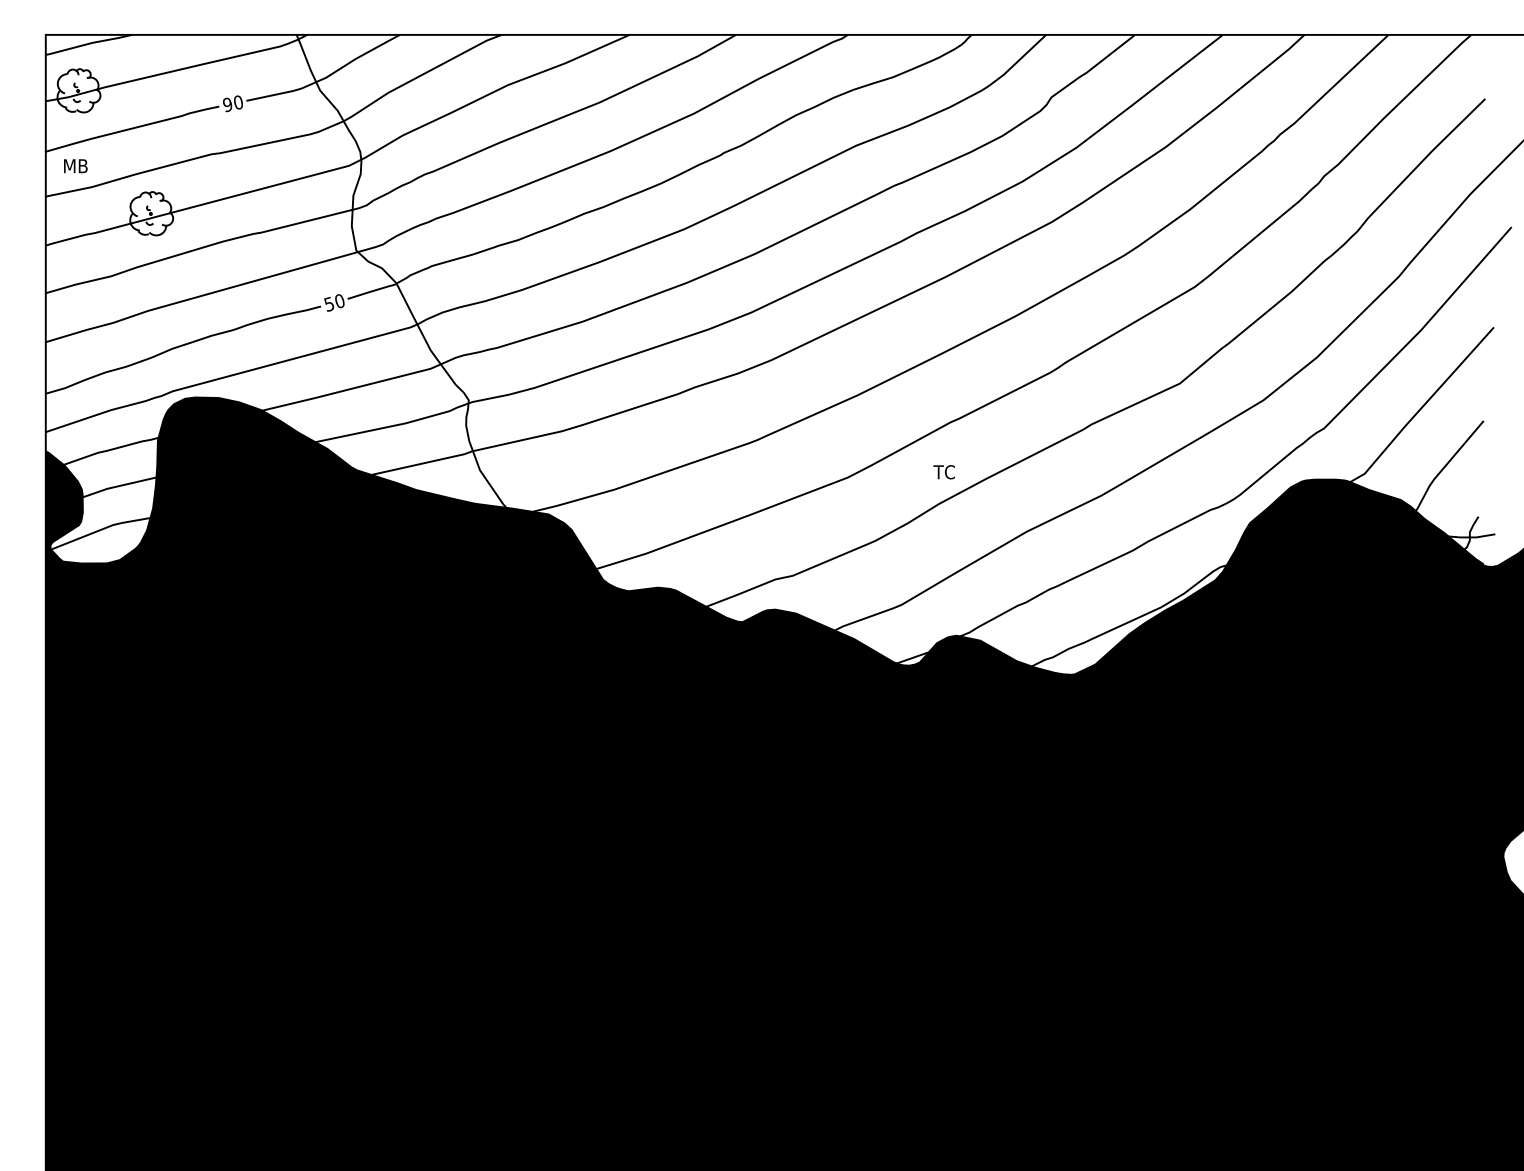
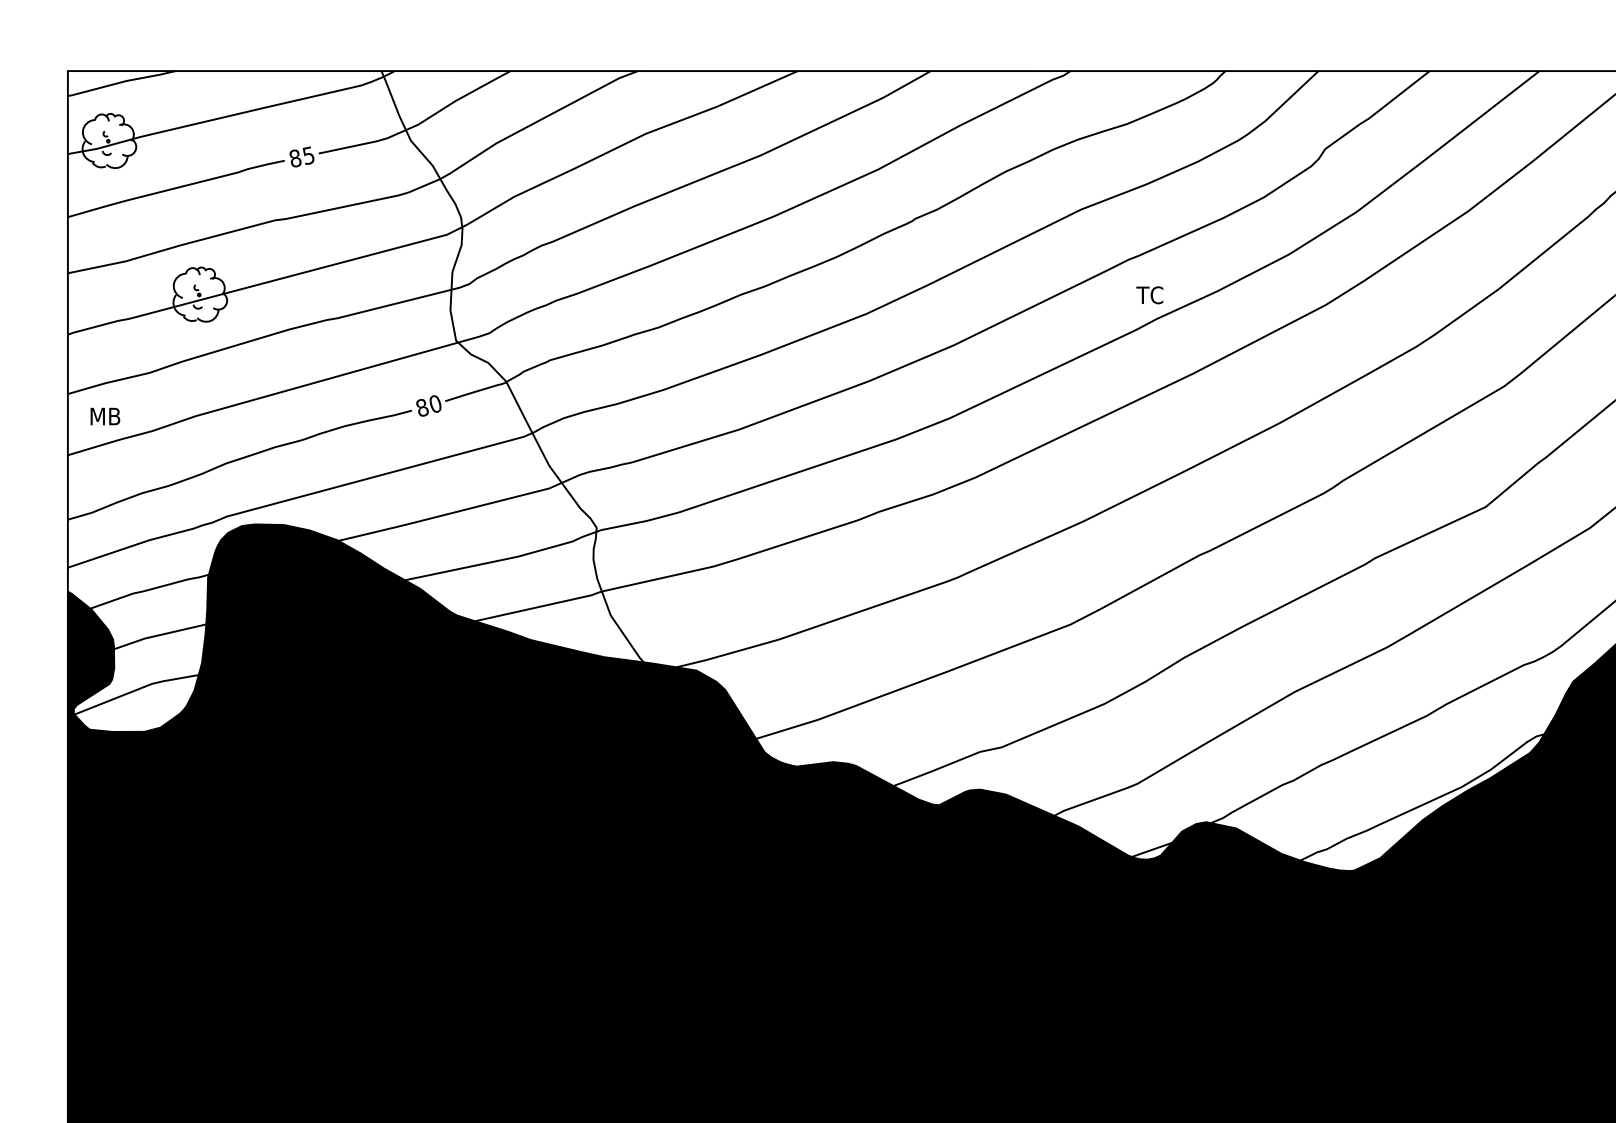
text: (232, 103) -> (301, 156), 90 -> 85
text: (75, 166) -> (105, 416), moved
text: (329, 303) -> (422, 406), 50 -> 80
text: (943, 472) -> (1148, 295), moved

